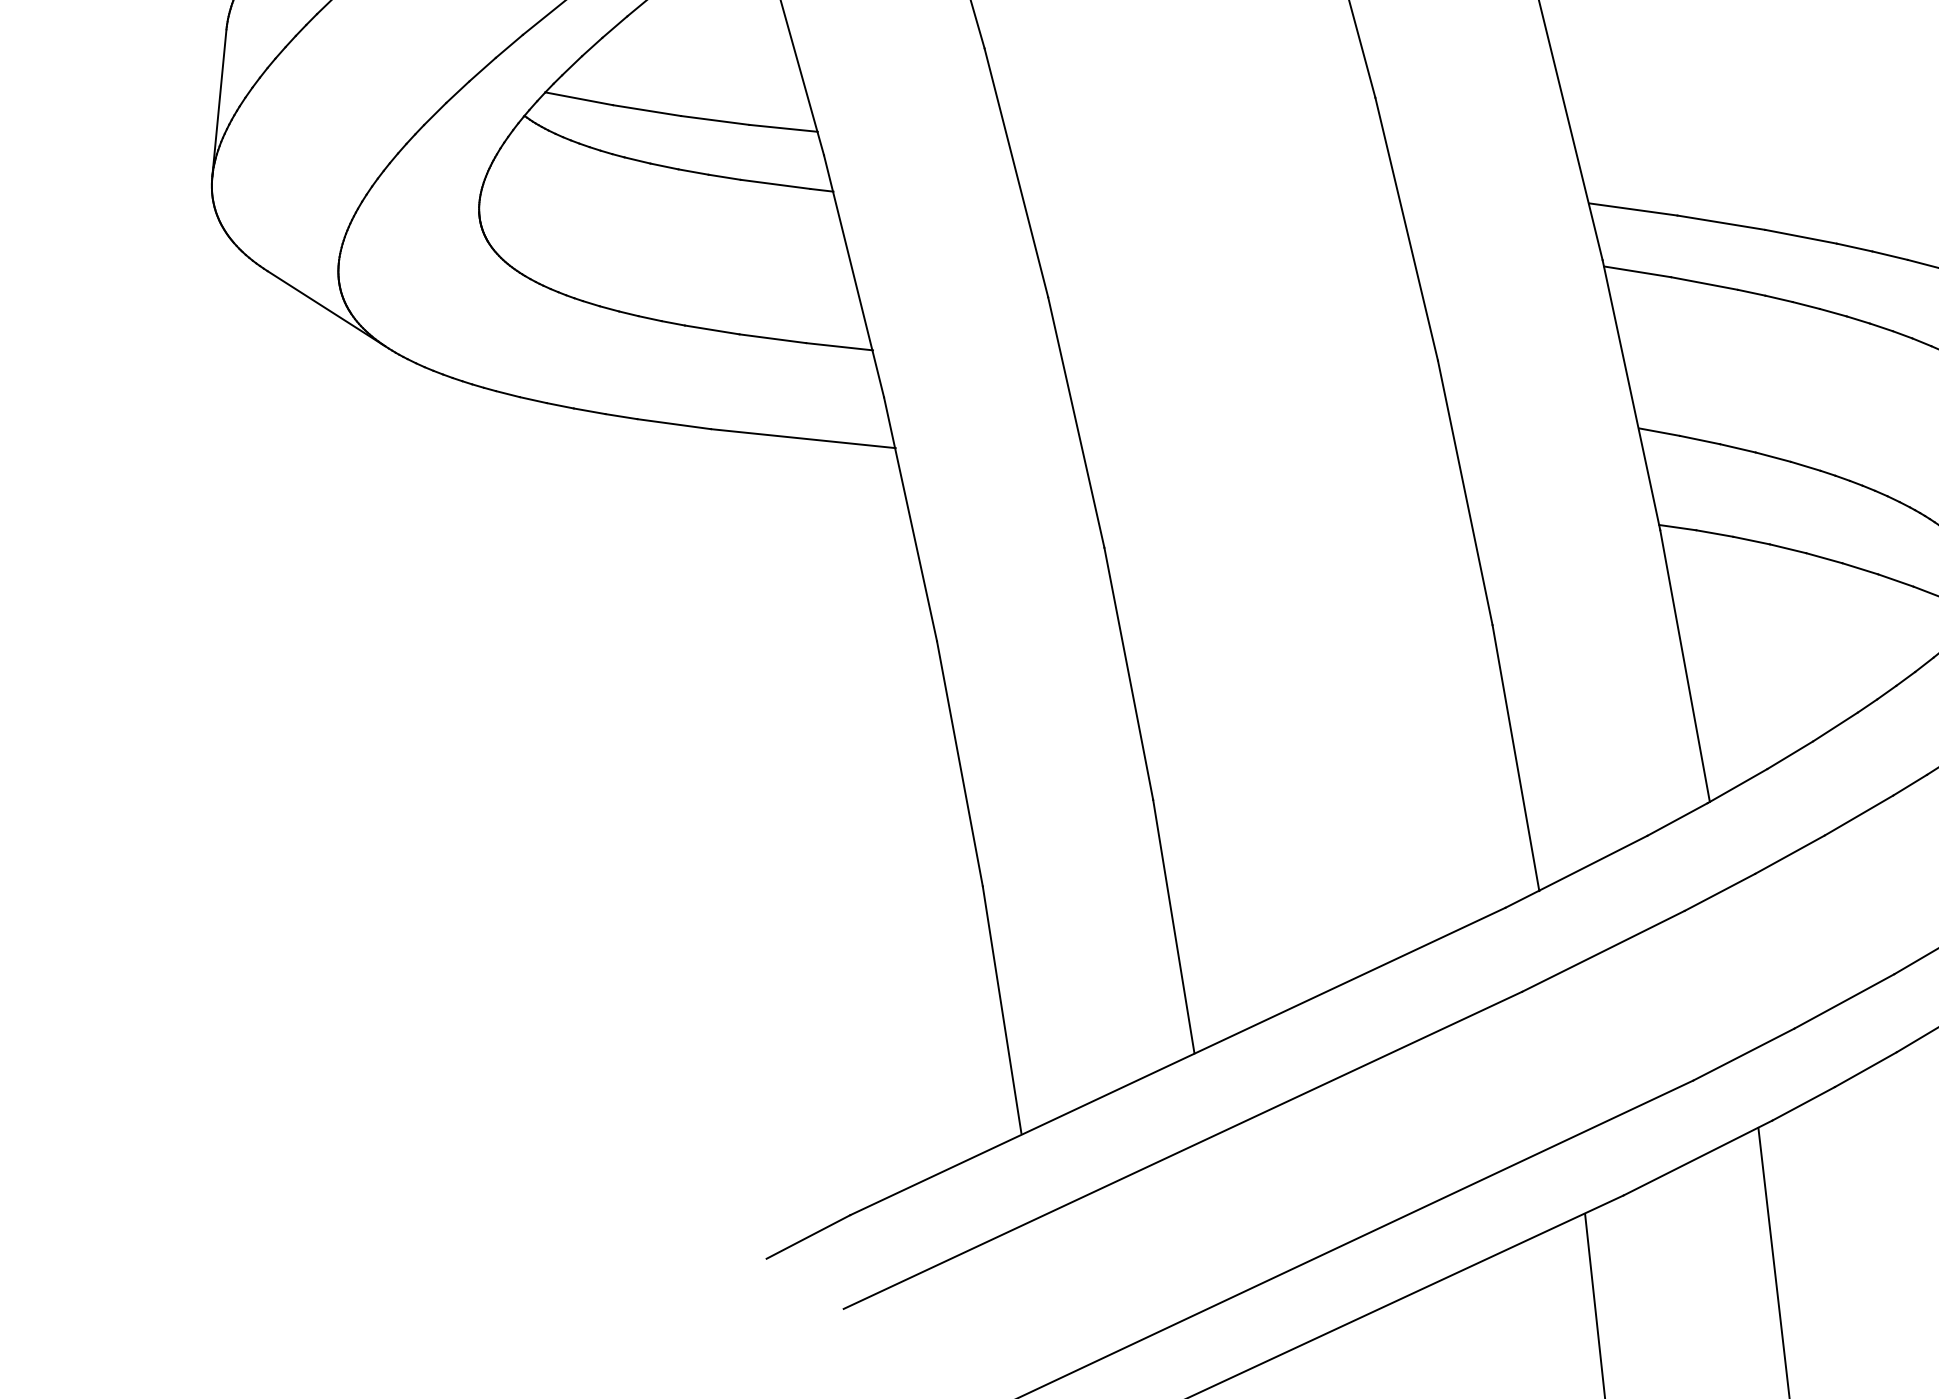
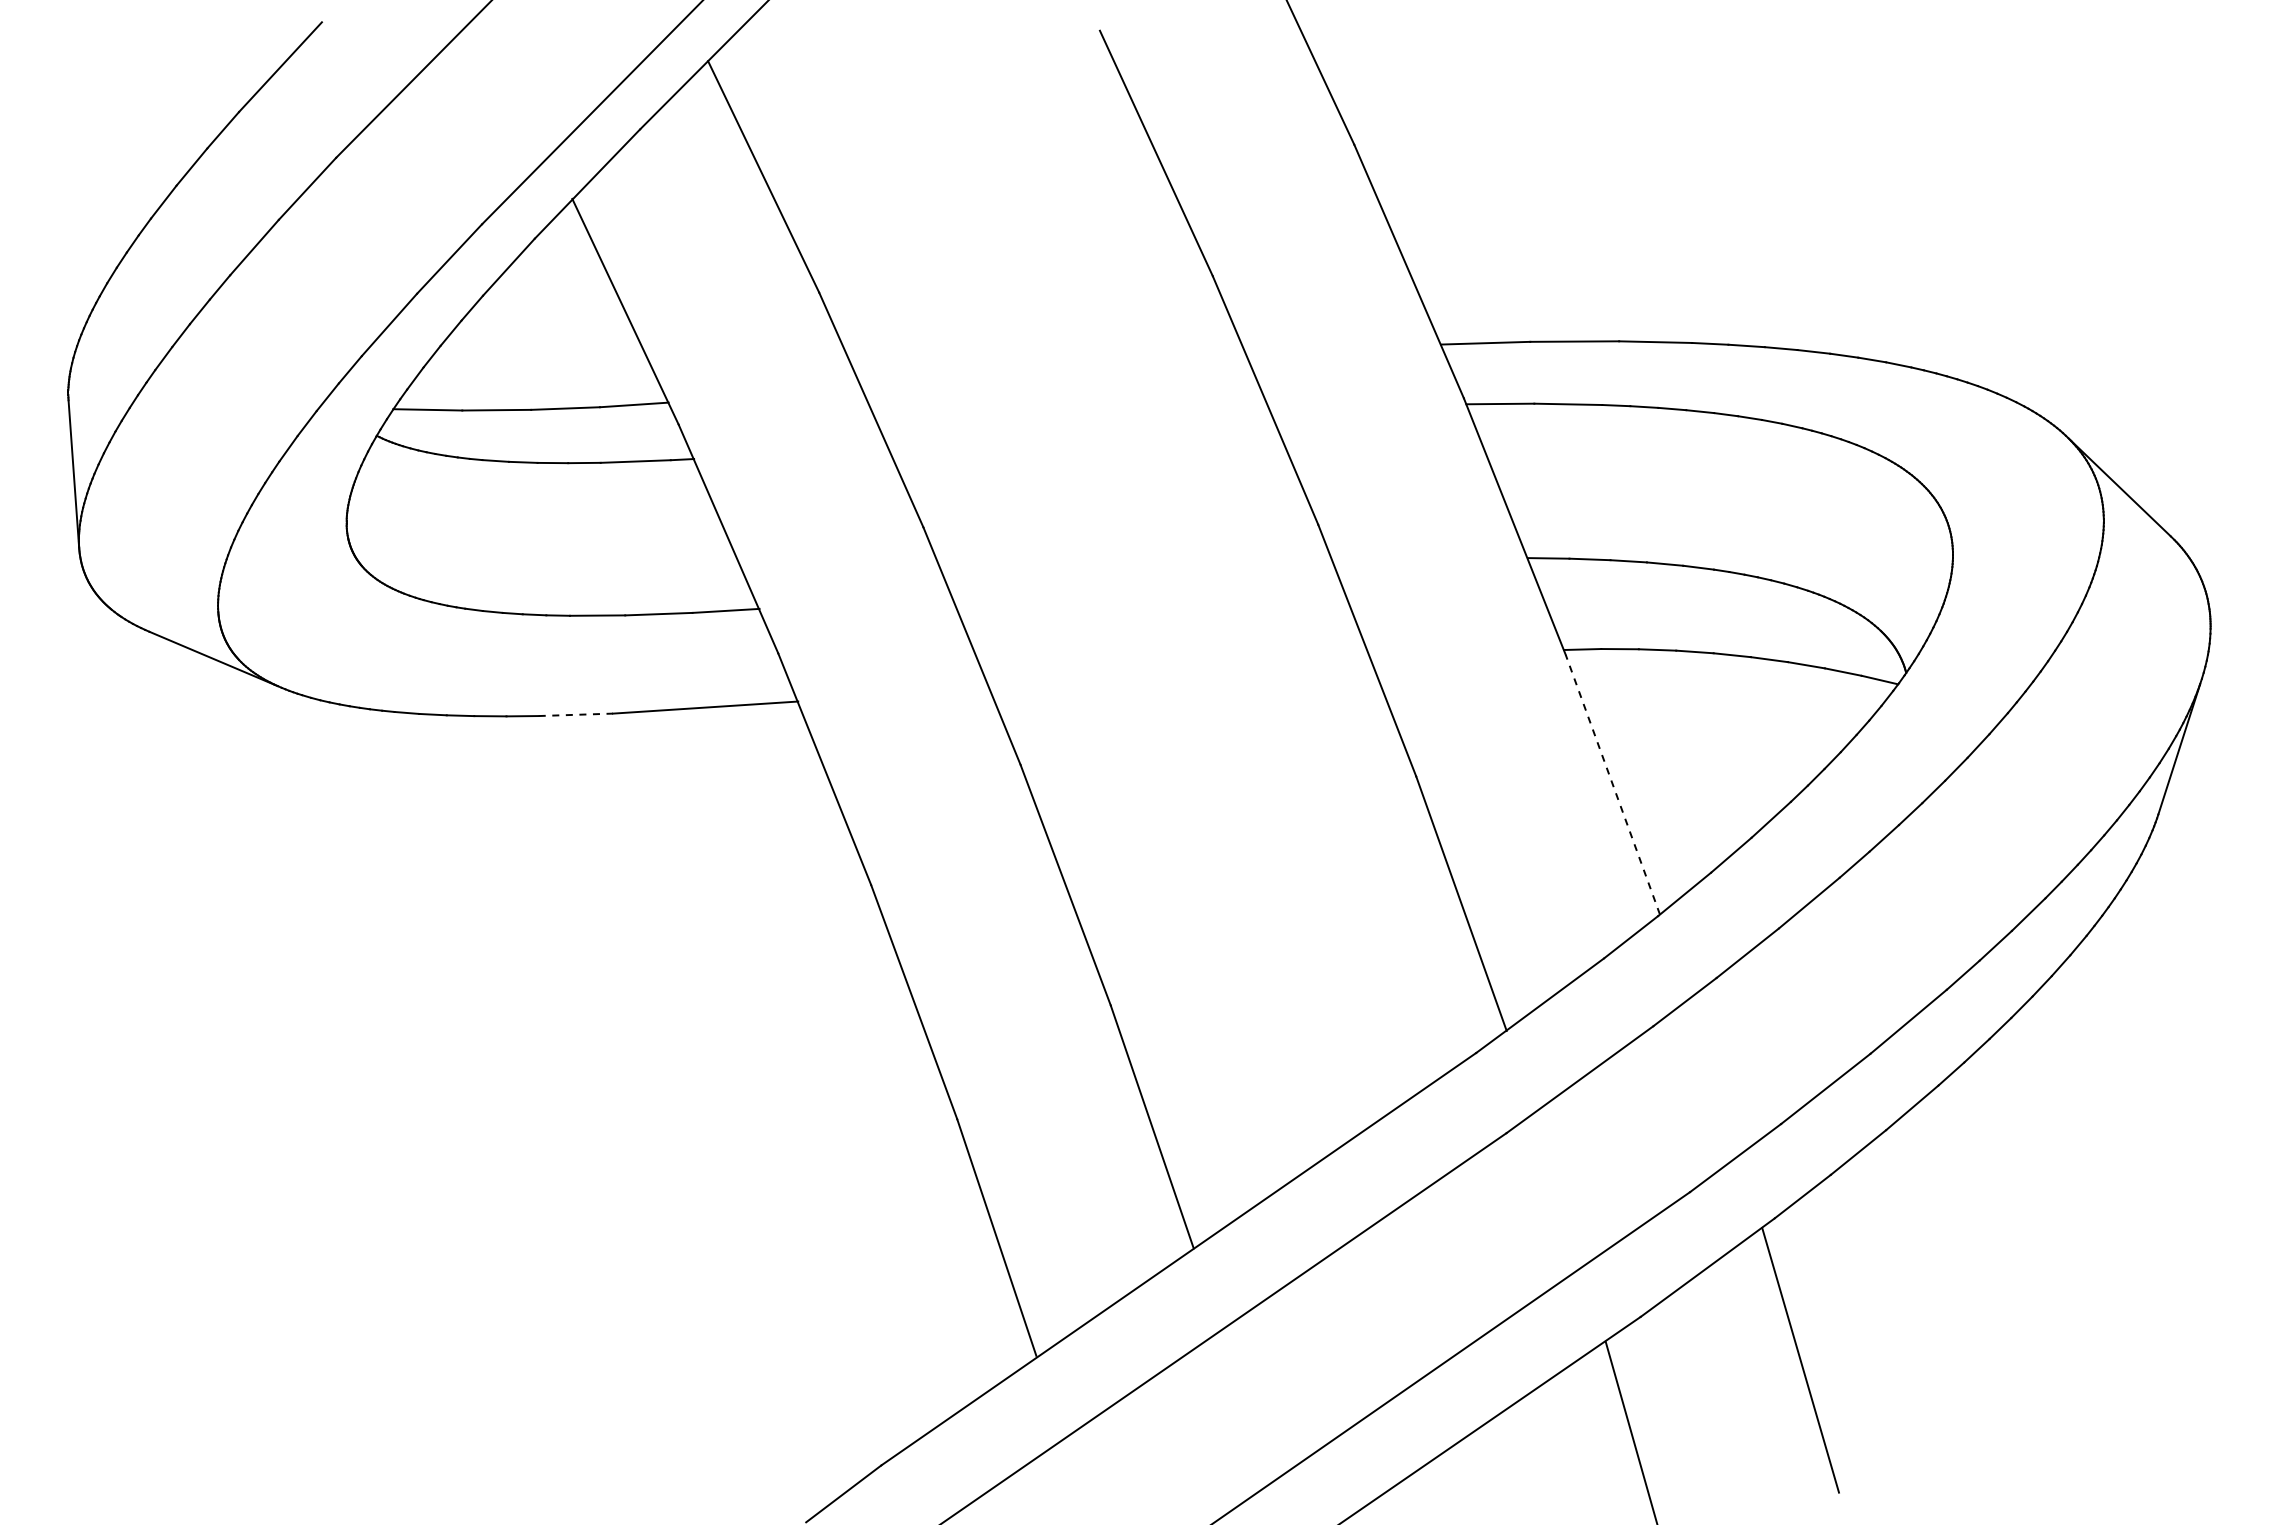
line: (674, 423) -> (576, 714), solid -> dashed
line: (1684, 665) -> (1612, 784), solid -> dashed

